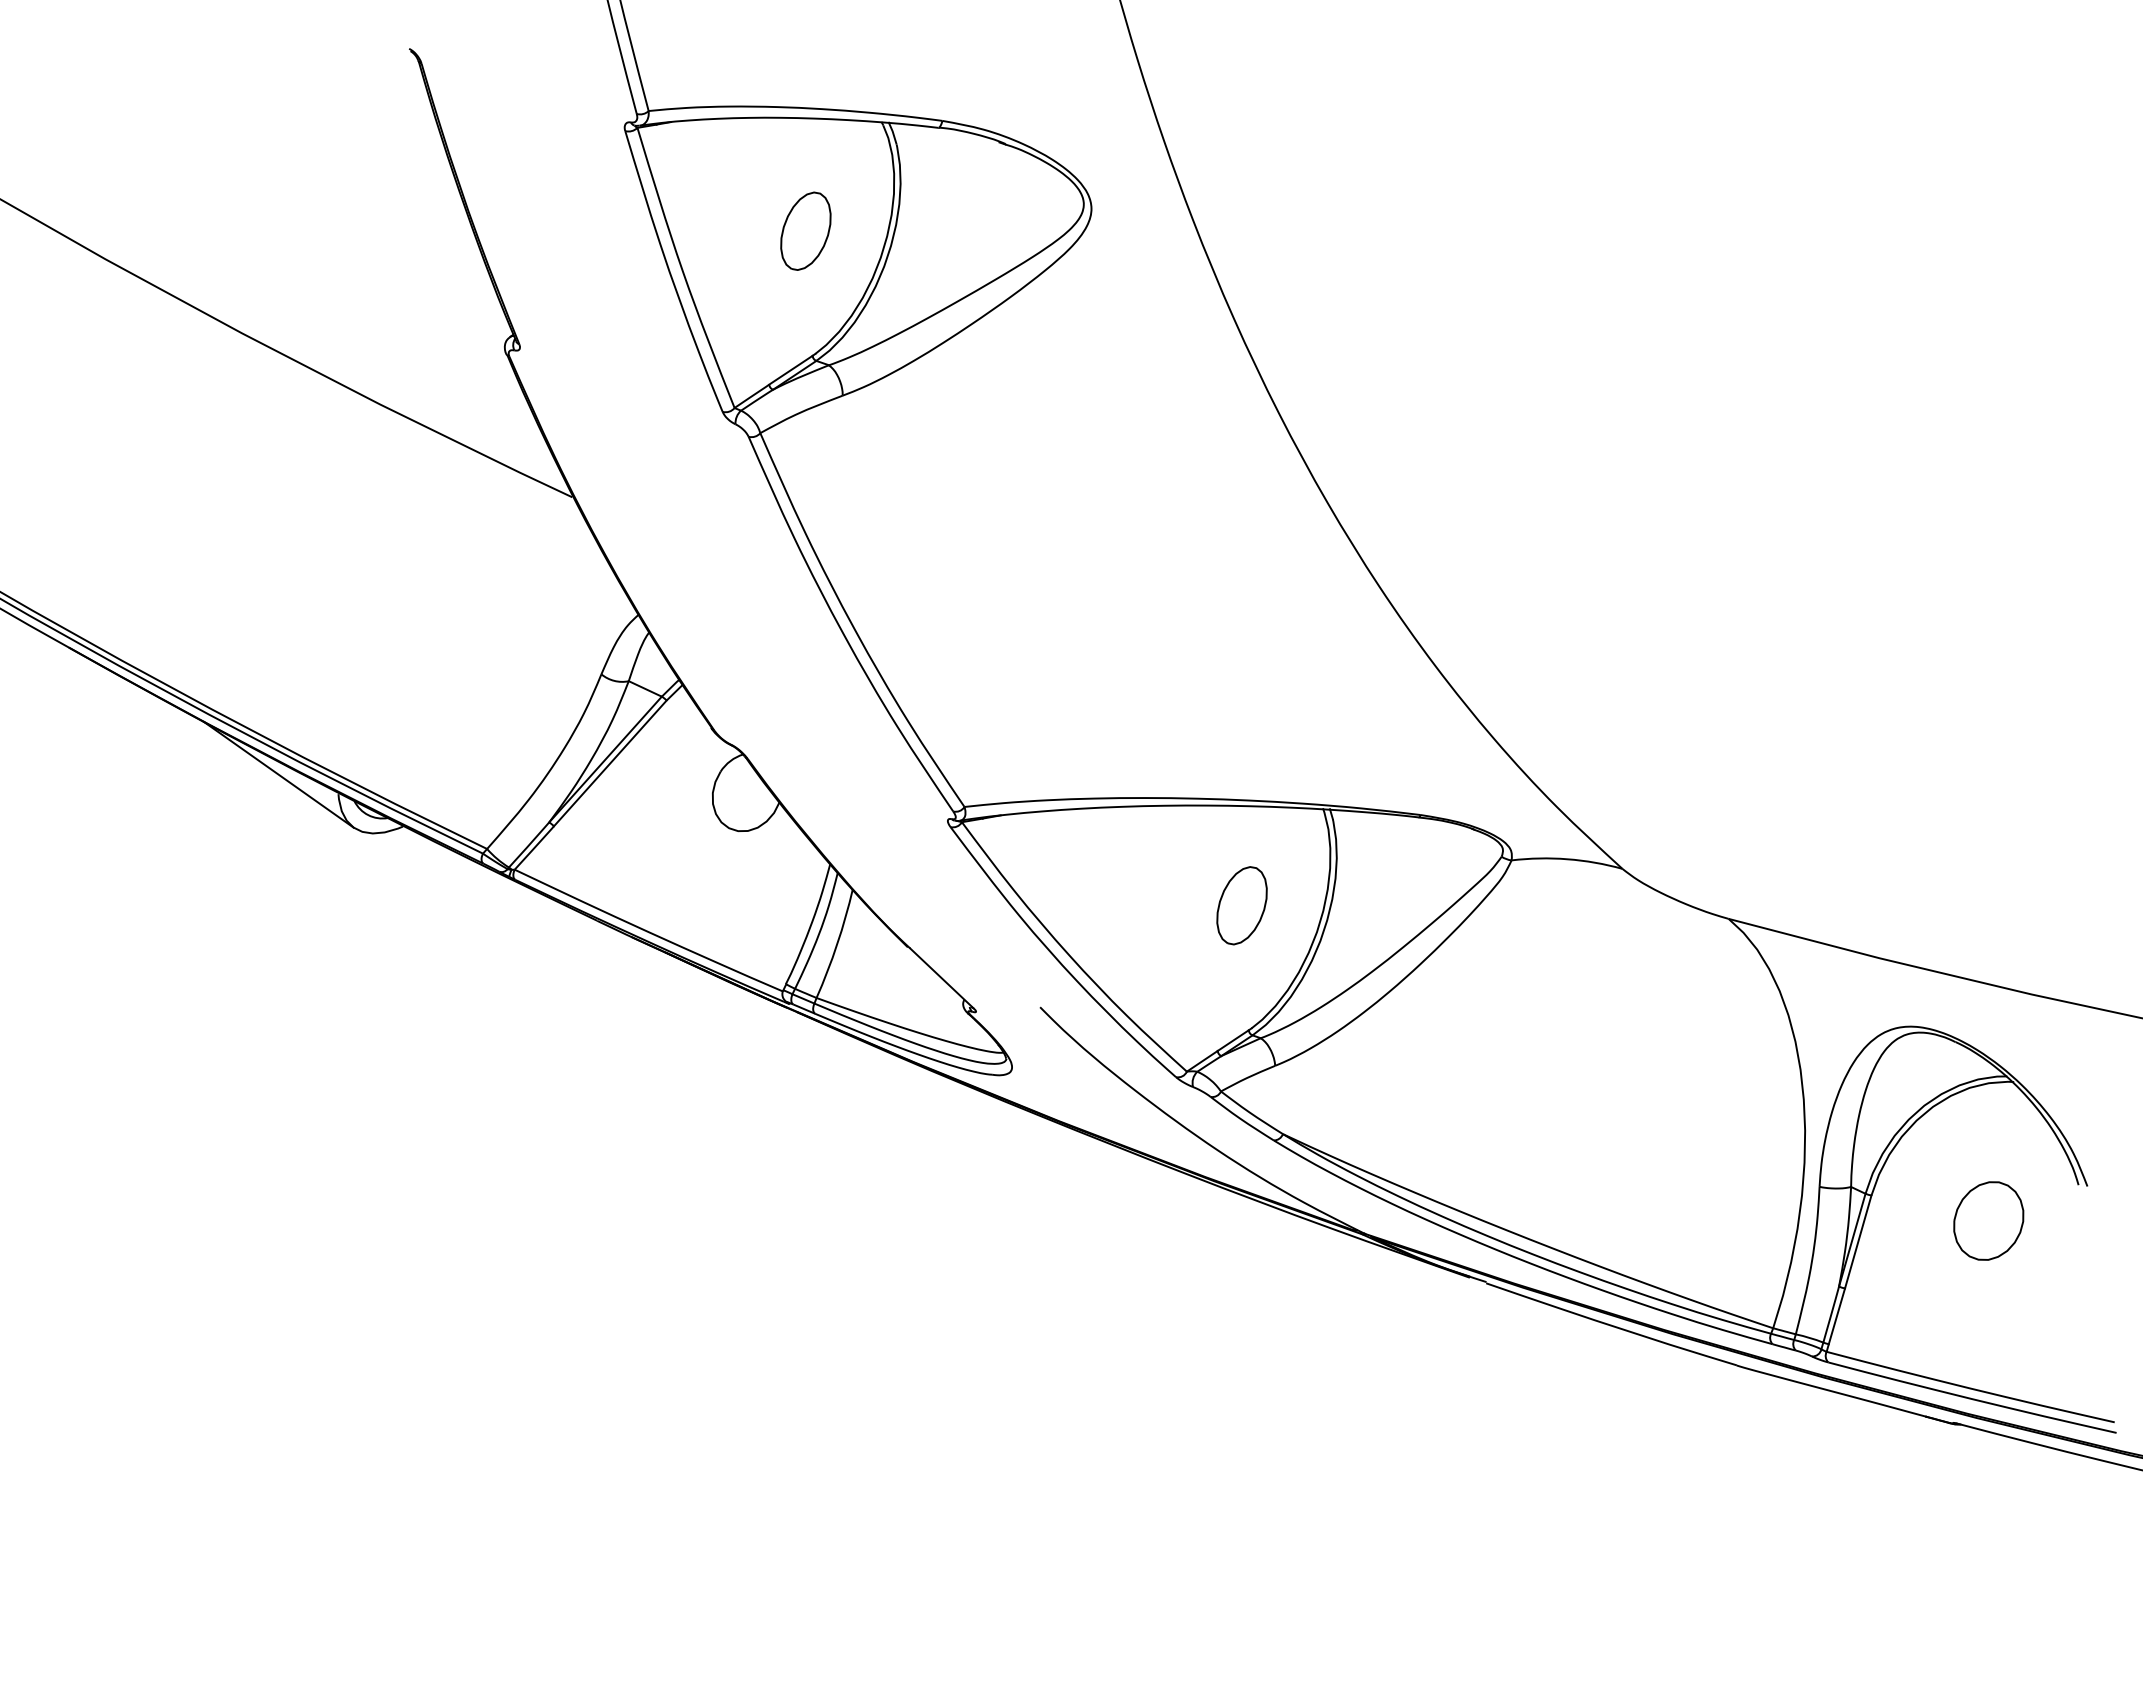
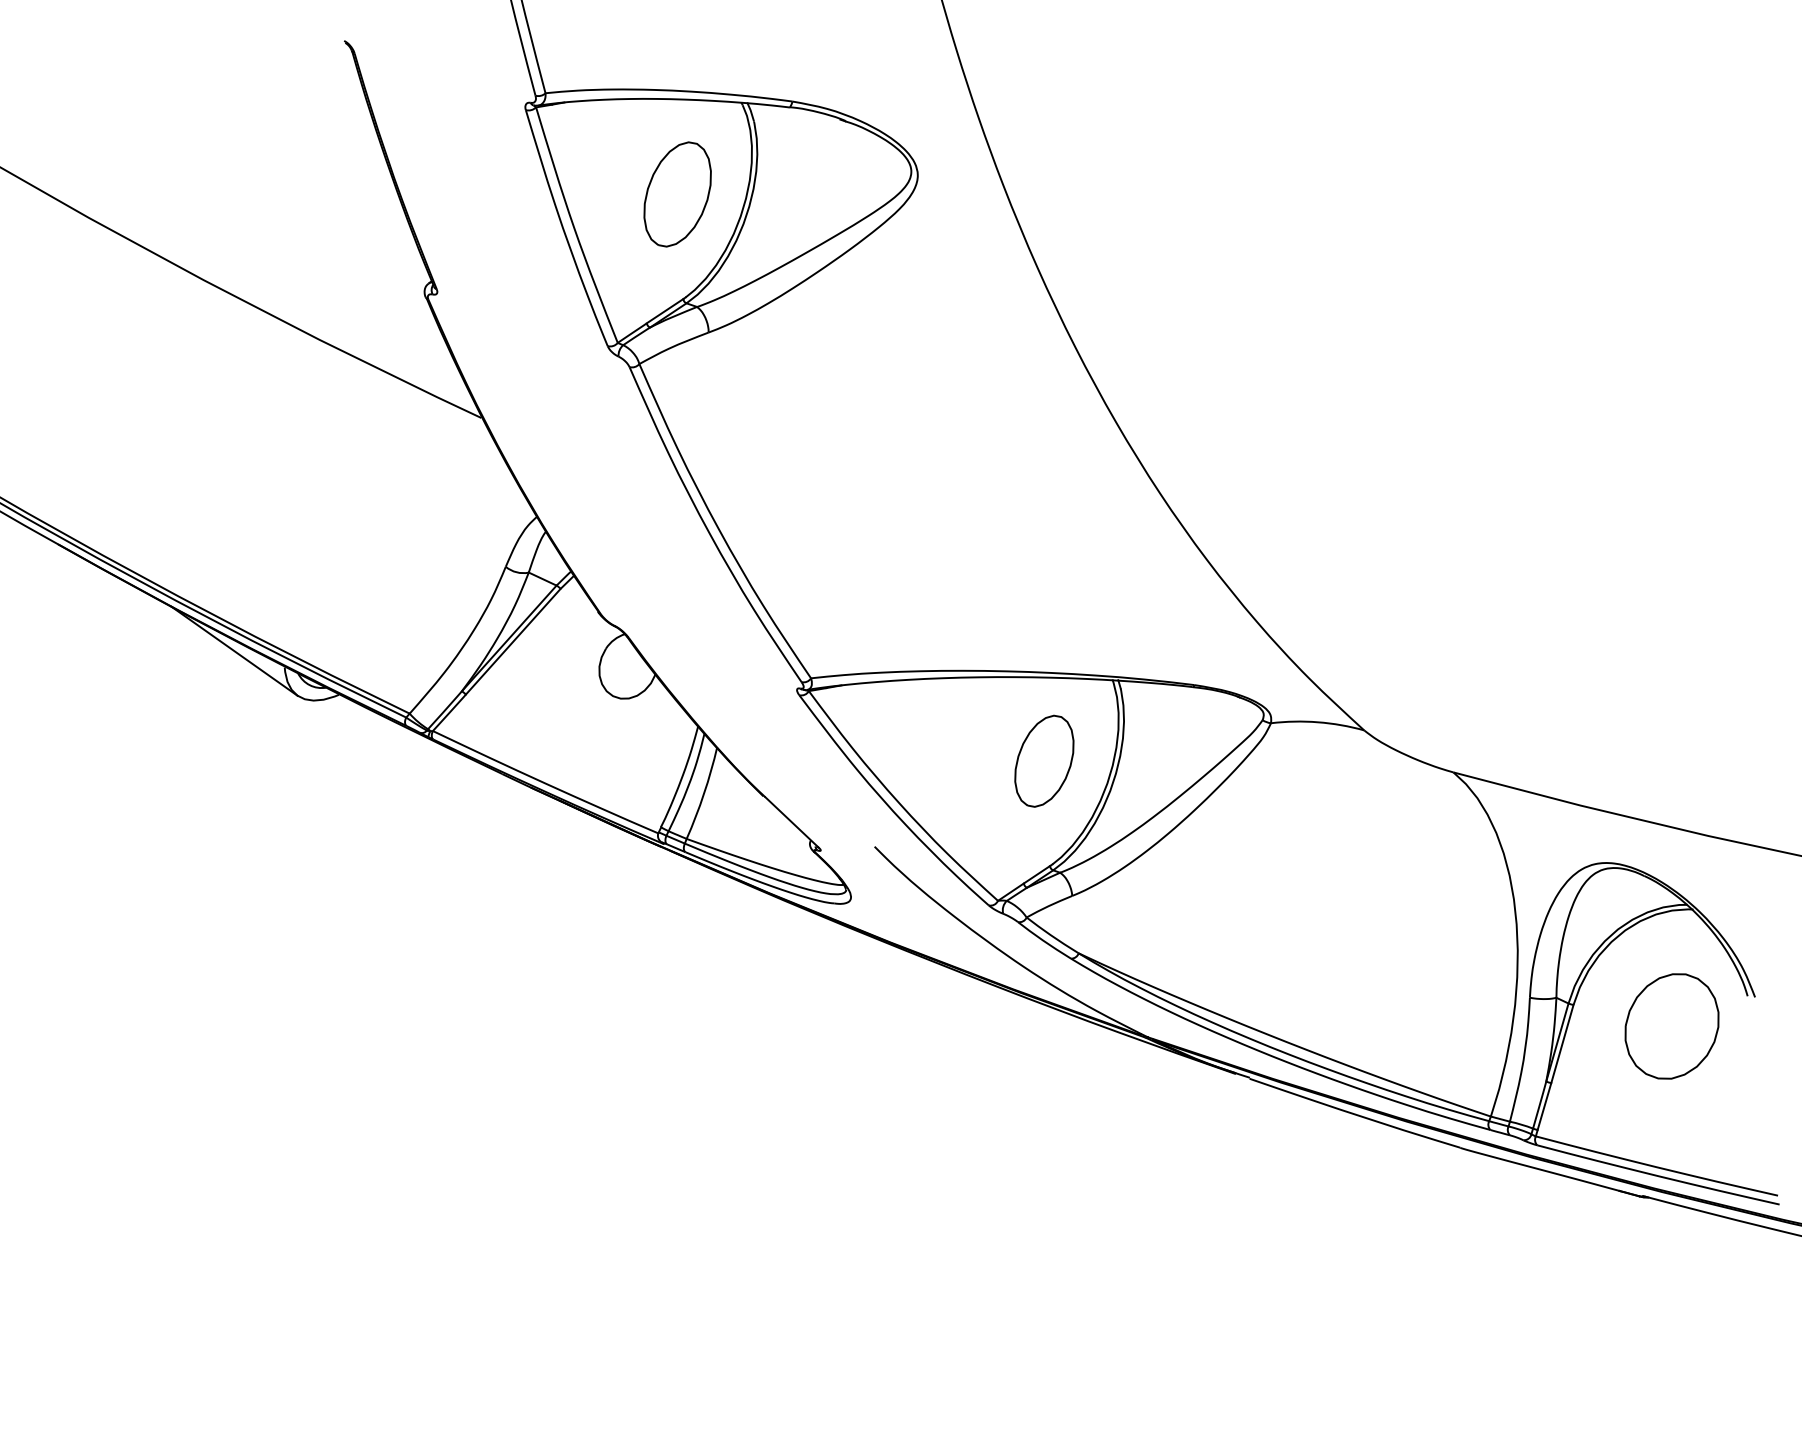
part: (805, 230) -> (677, 193), size x1.6
part: (1241, 905) -> (1043, 761), size x1.4
part: (1988, 1220) -> (1671, 1025), size x1.6

